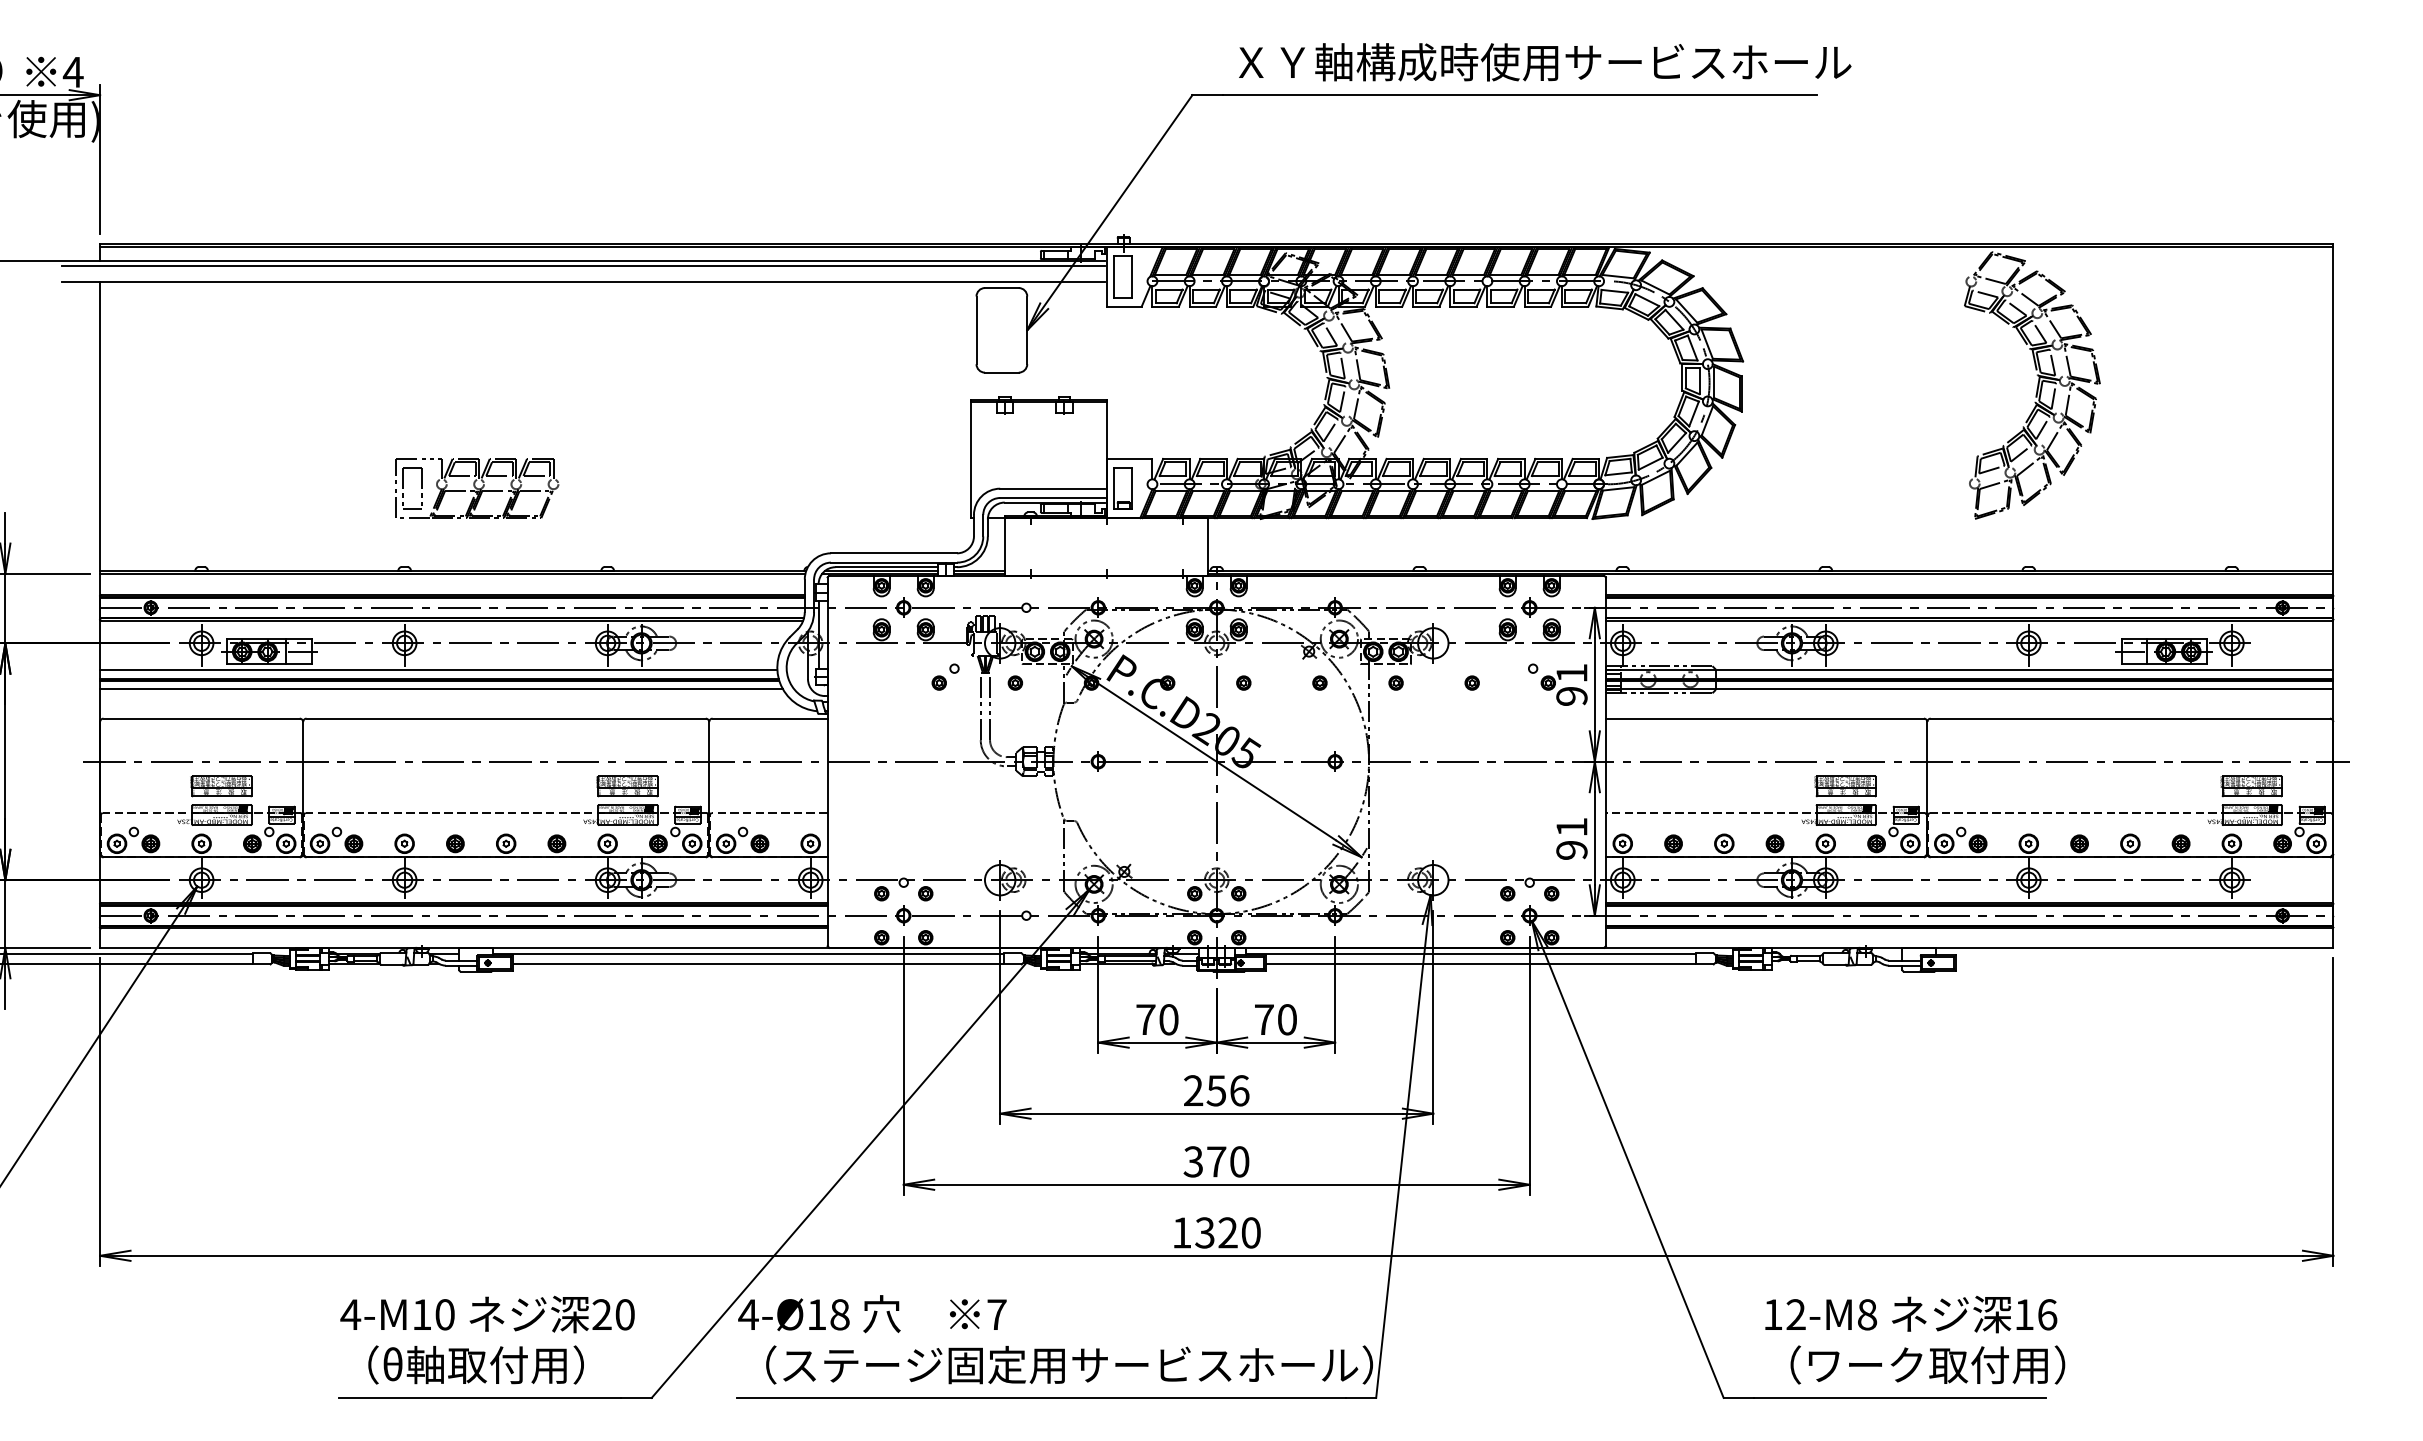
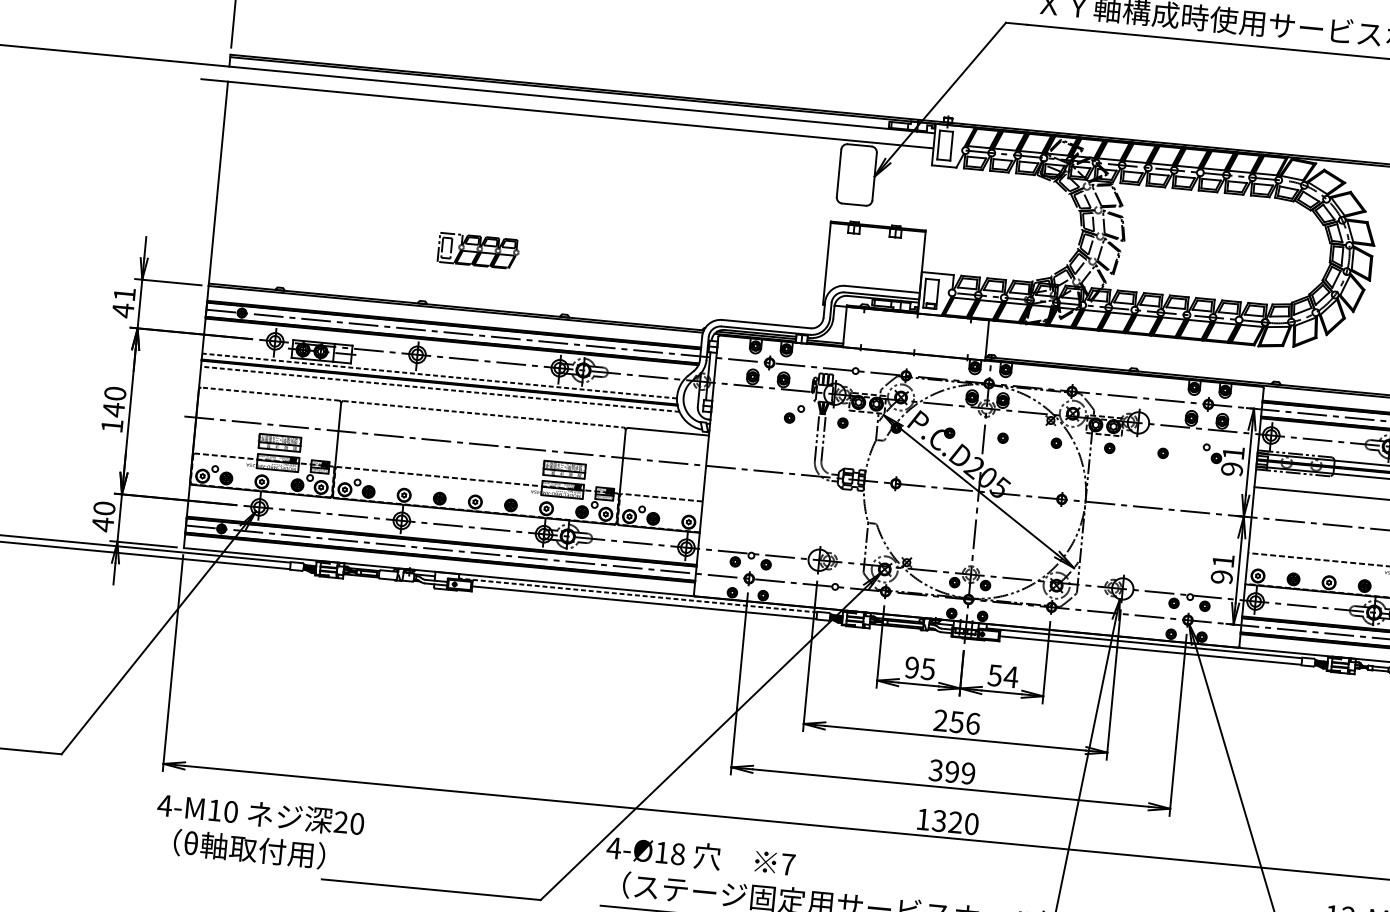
line: (583, 265) -> (567, 101), removed
part: (477, 488) -> (478, 251), size x0.7
line: (438, 670) -> (439, 376), solid -> dashed
line: (440, 689) -> (439, 389), solid -> dashed
line: (201, 718) -> (270, 394), solid -> dashed
line: (506, 718) -> (483, 414), solid -> dashed
line: (748, 954) -> (637, 595), solid -> dashed
text: (1157, 1019) -> (920, 668), 70 -> 95
text: (1275, 1019) -> (1002, 676), 70 -> 54
text: (1228, 1161) -> (960, 772), 370 -> 399
text: (487, 1339) -> (259, 832), moved

